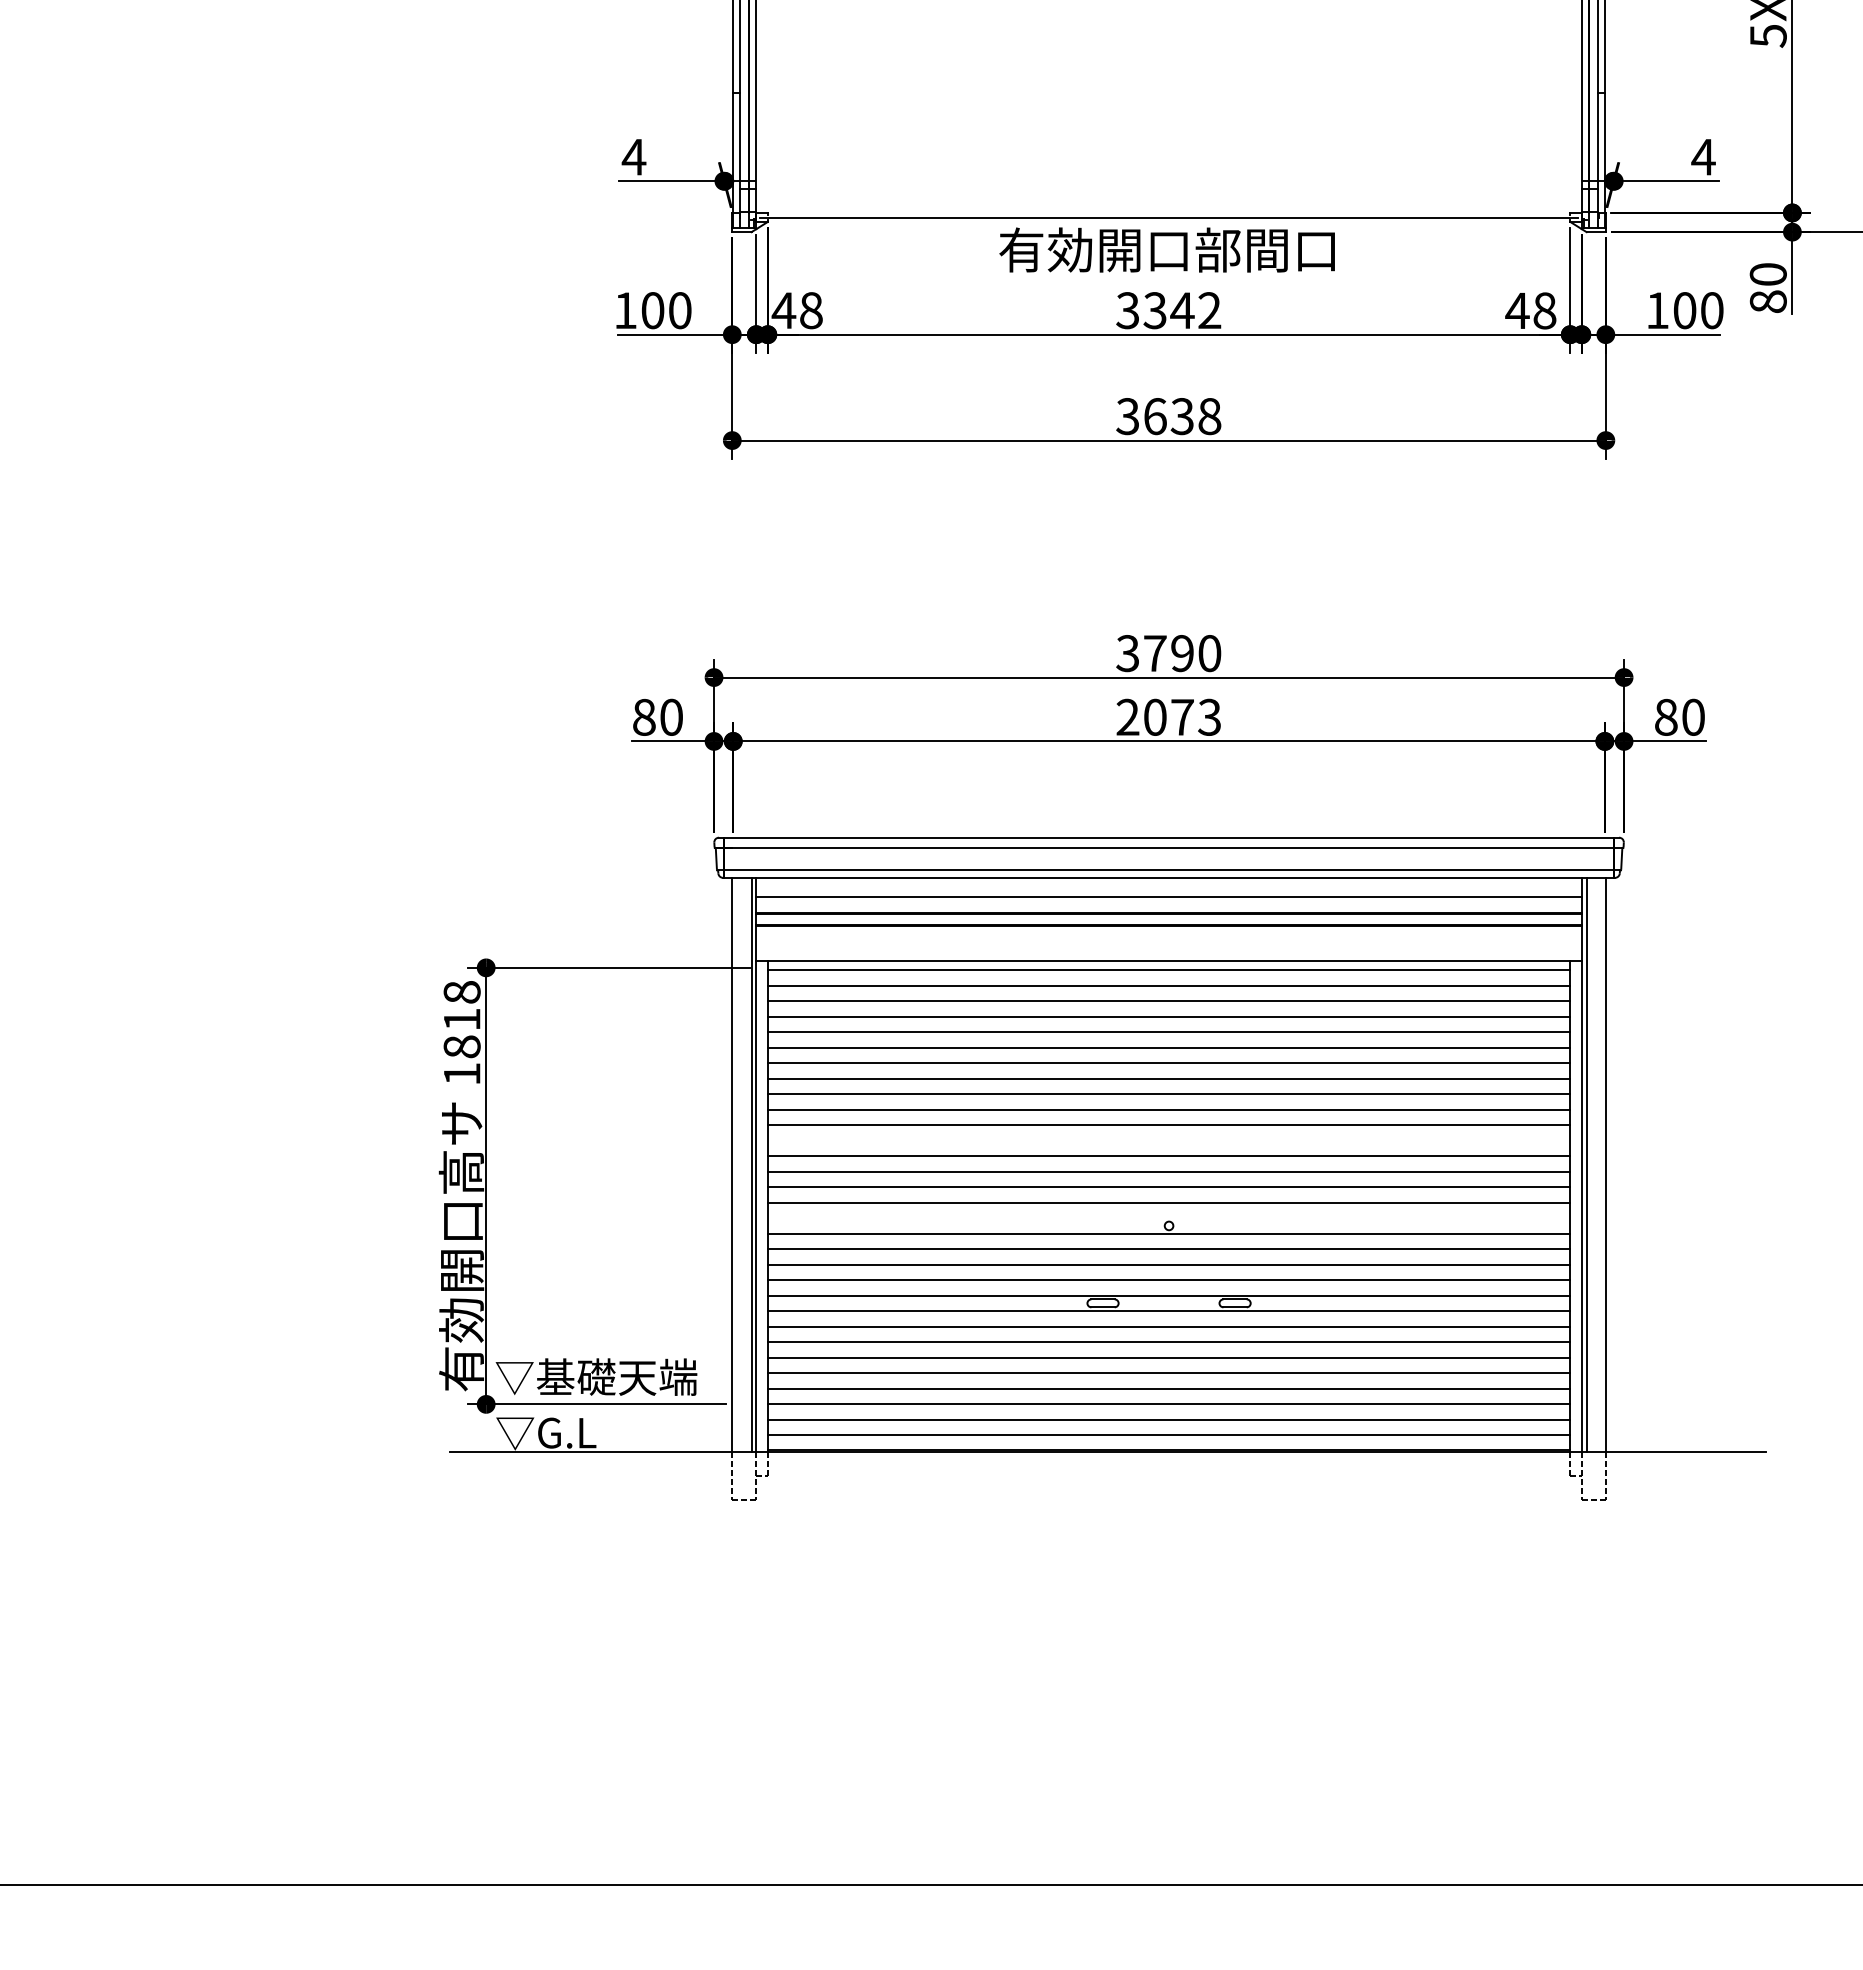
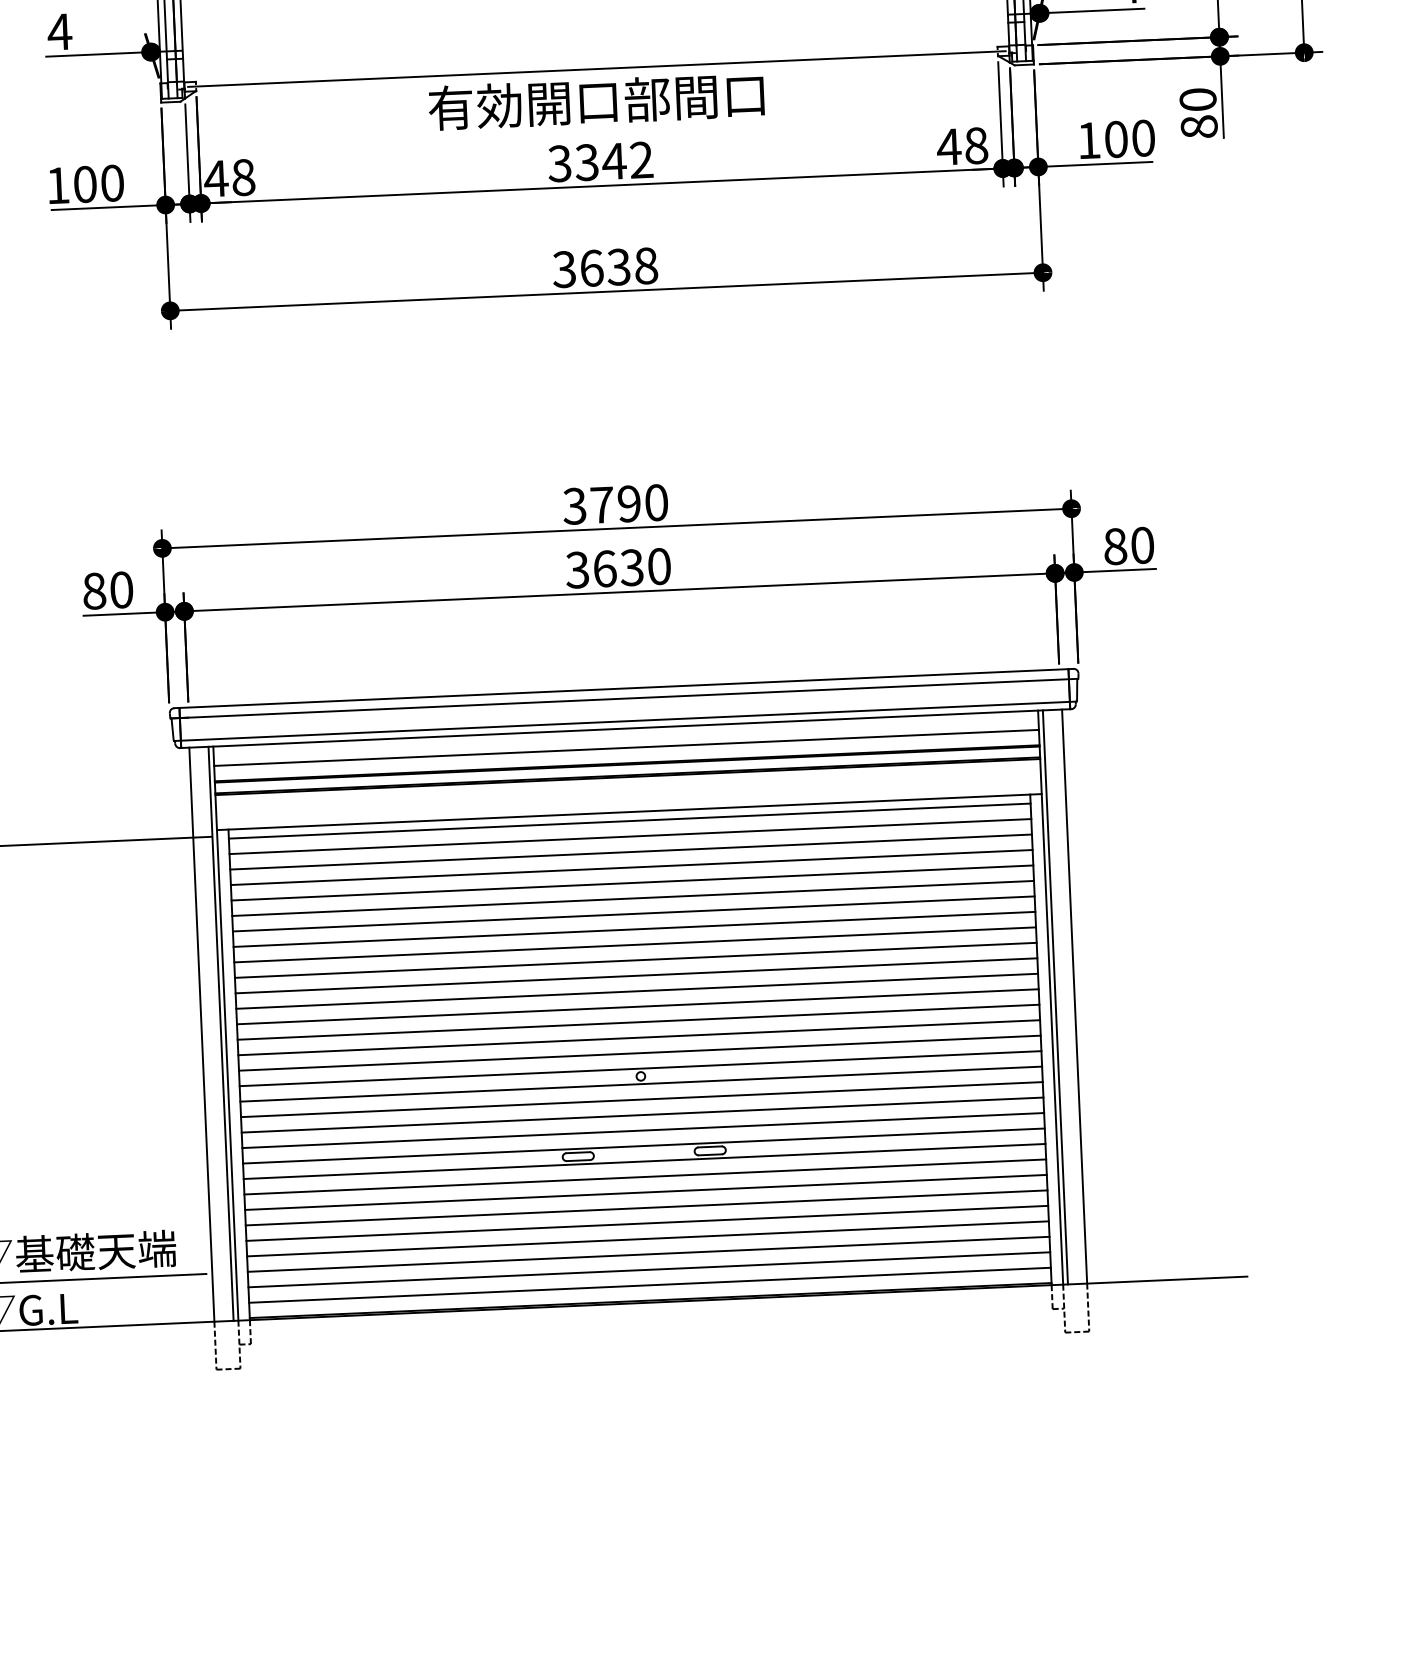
text: (1168, 716) -> (618, 567), 2073 -> 3630
line: (1168, 1140) -> (636, 991), added
line: (1168, 1218) -> (640, 1068), added

